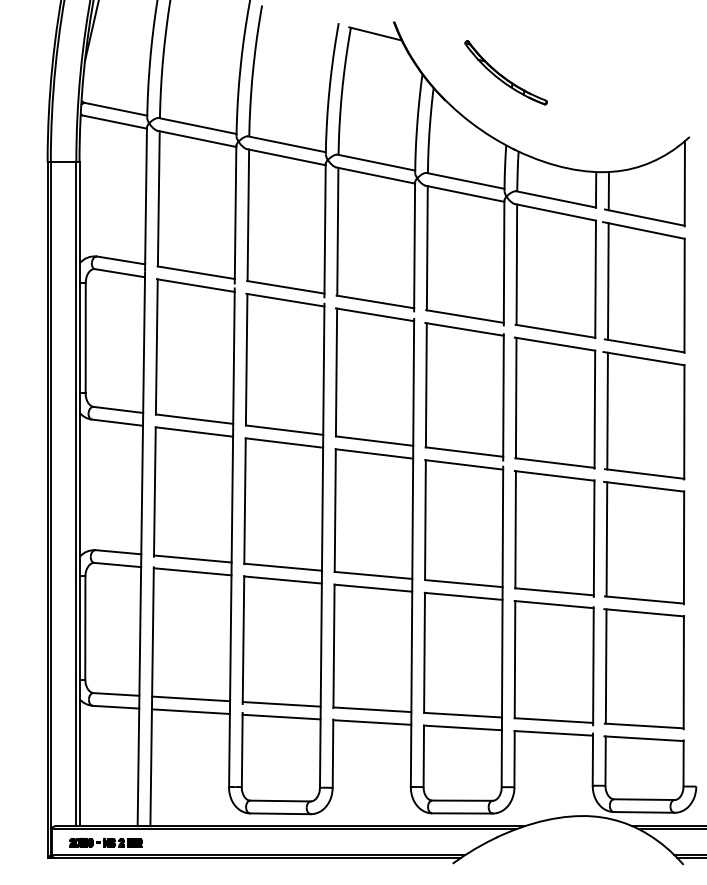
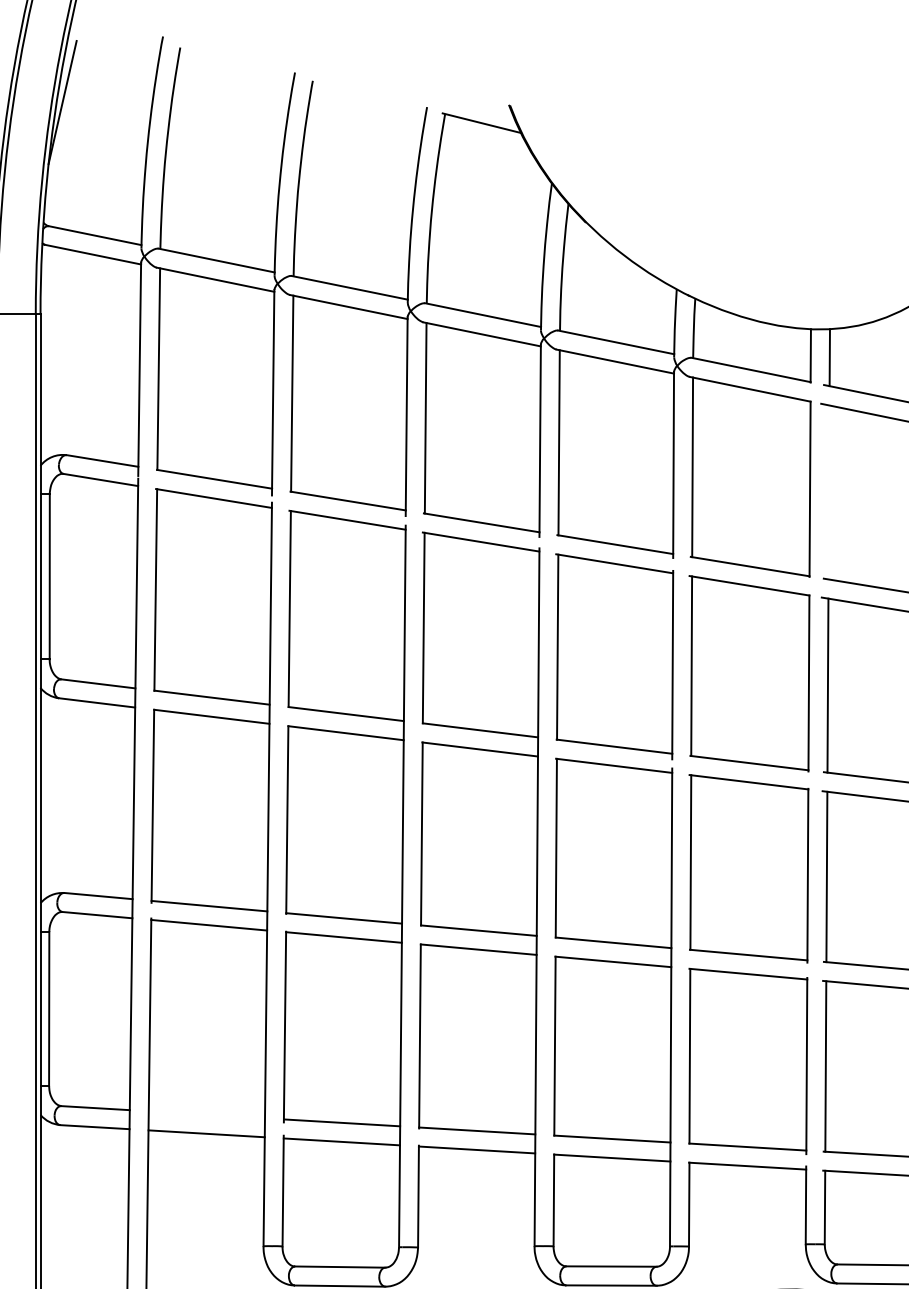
part: (505, 72) -> (675, 180), removed
line: (608, 281) -> (829, 492), removed
line: (191, 698) -> (207, 1114), removed

